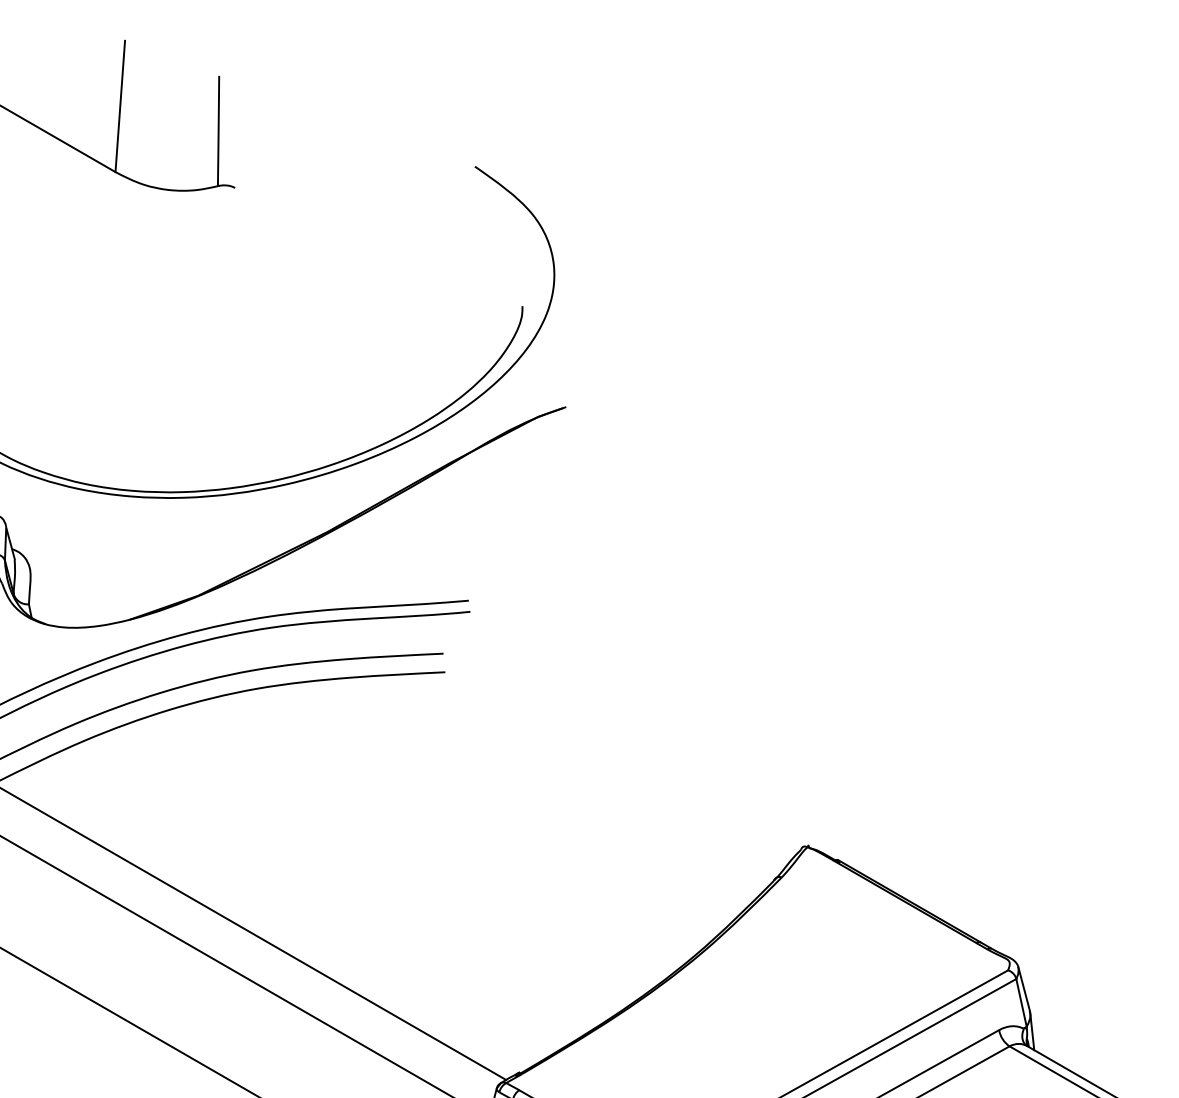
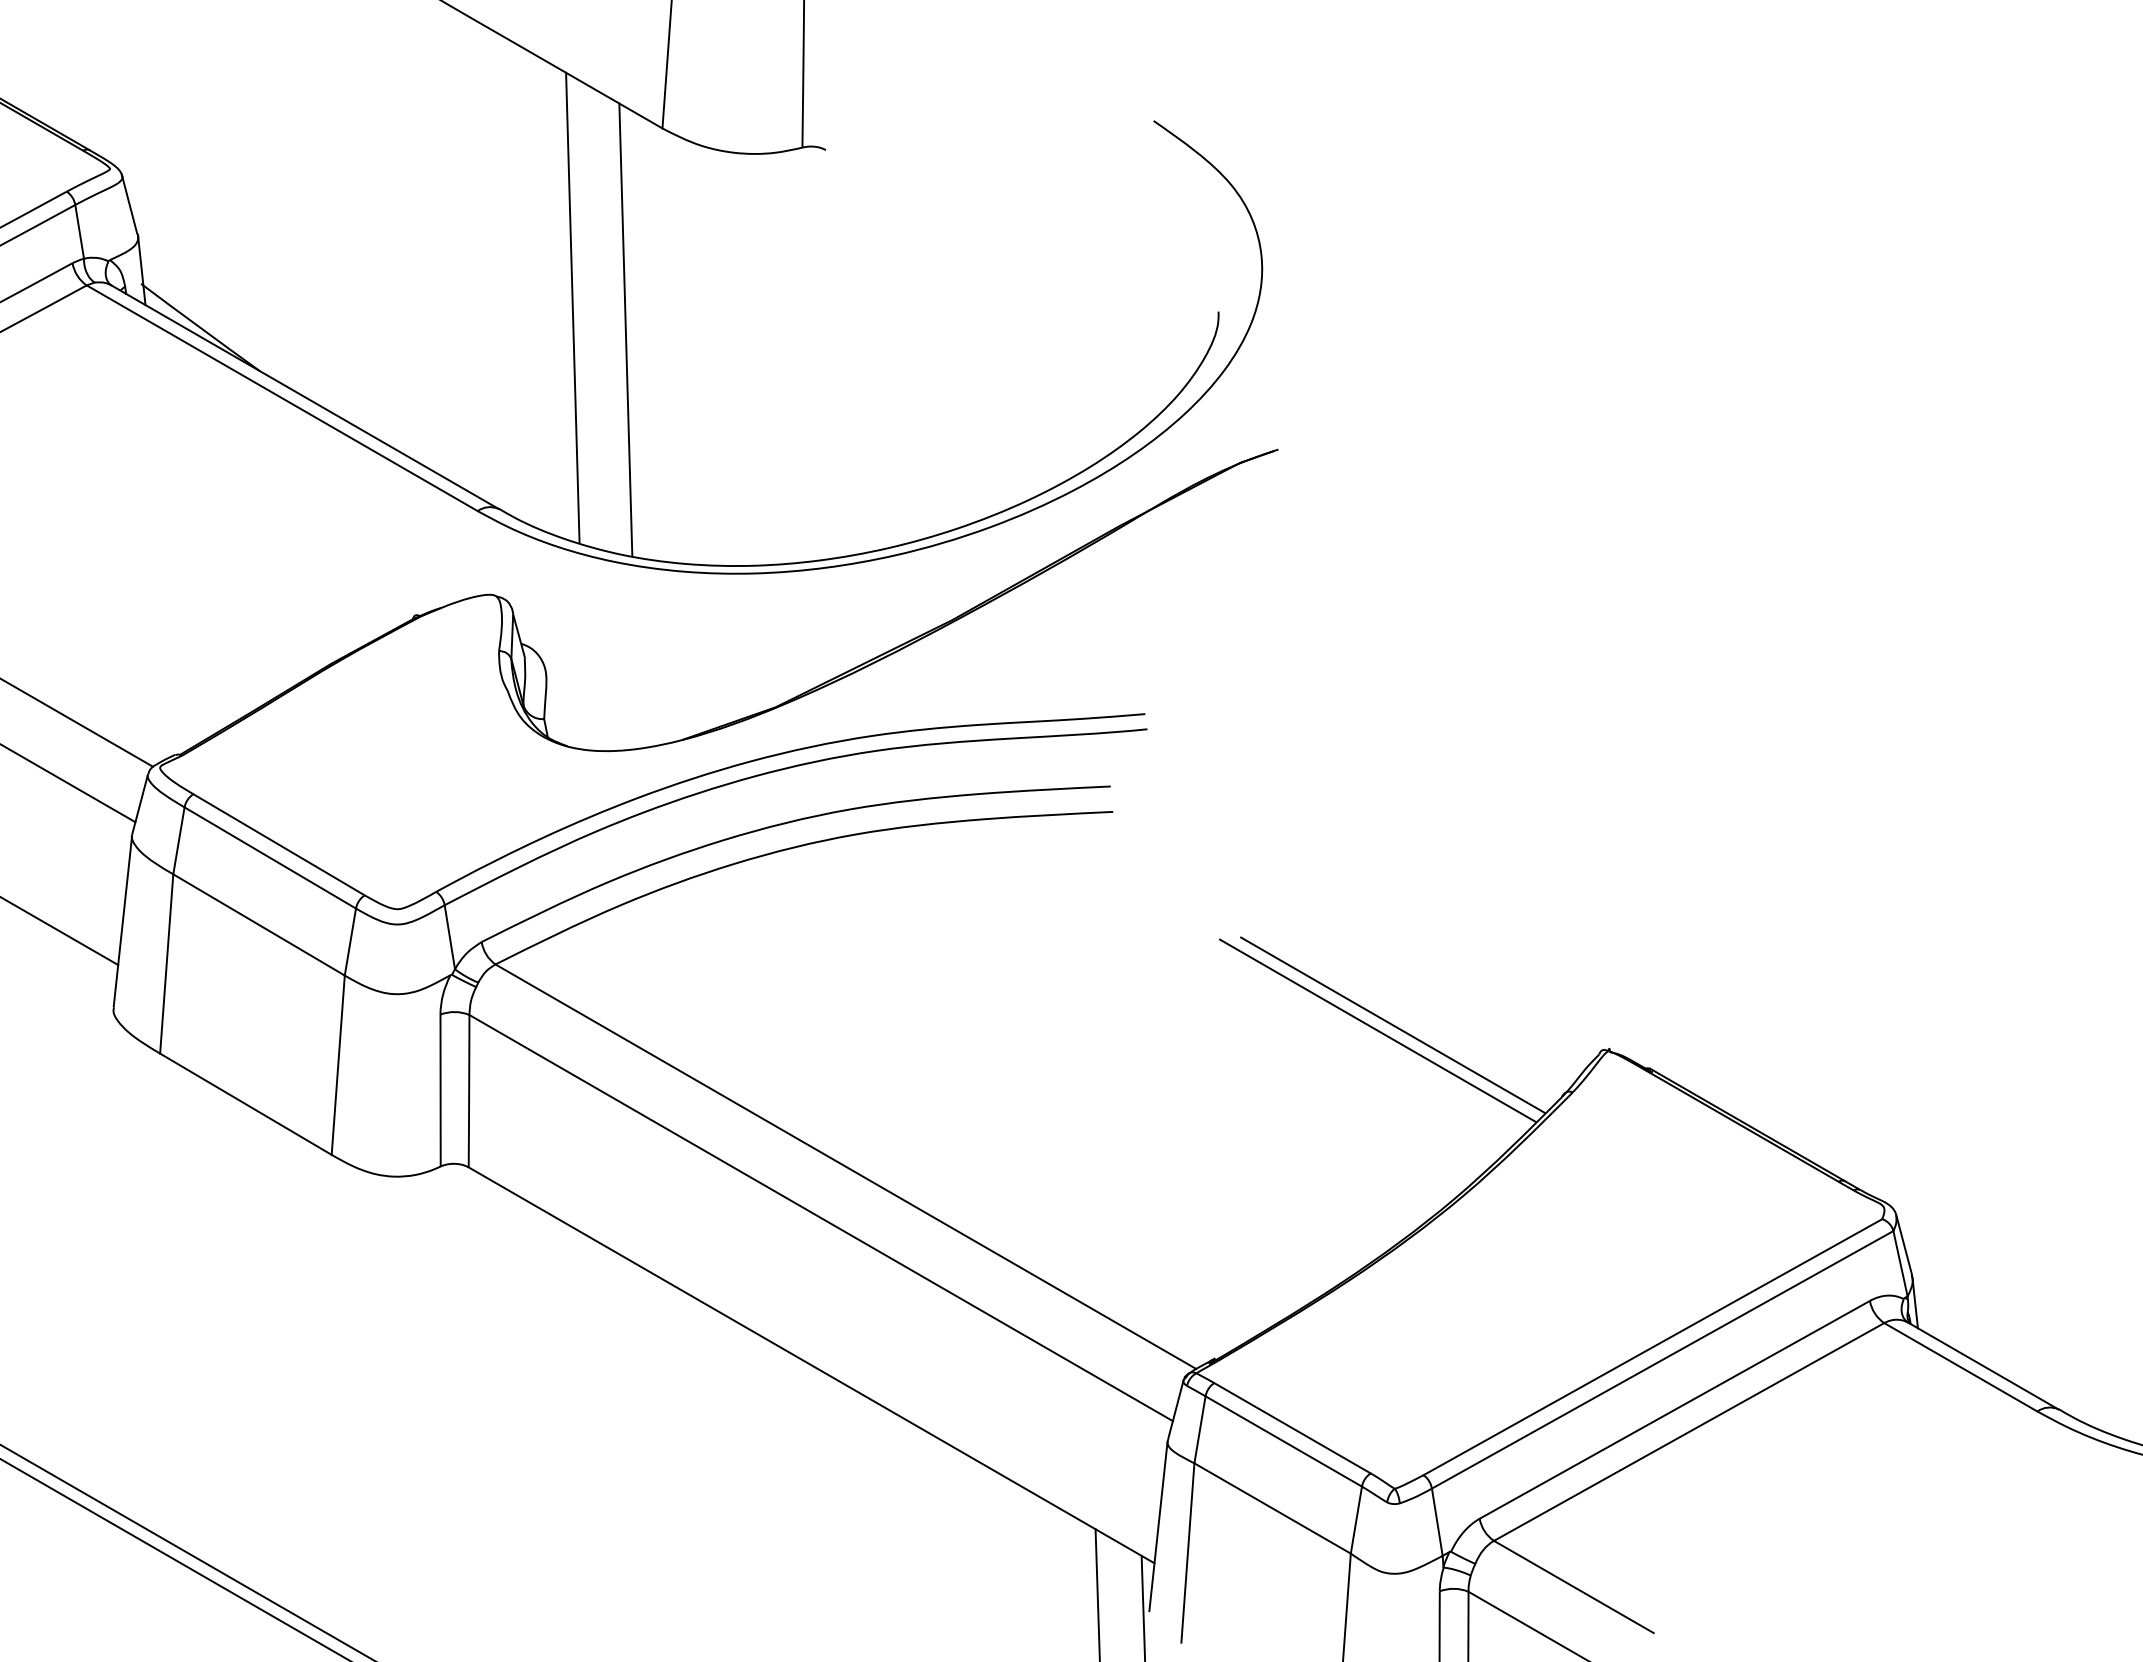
line: (49, 303) -> (572, 307), added
line: (88, 319) -> (625, 329), added
line: (650, 828) -> (1393, 1025), added
line: (638, 832) -> (1377, 1030), added

